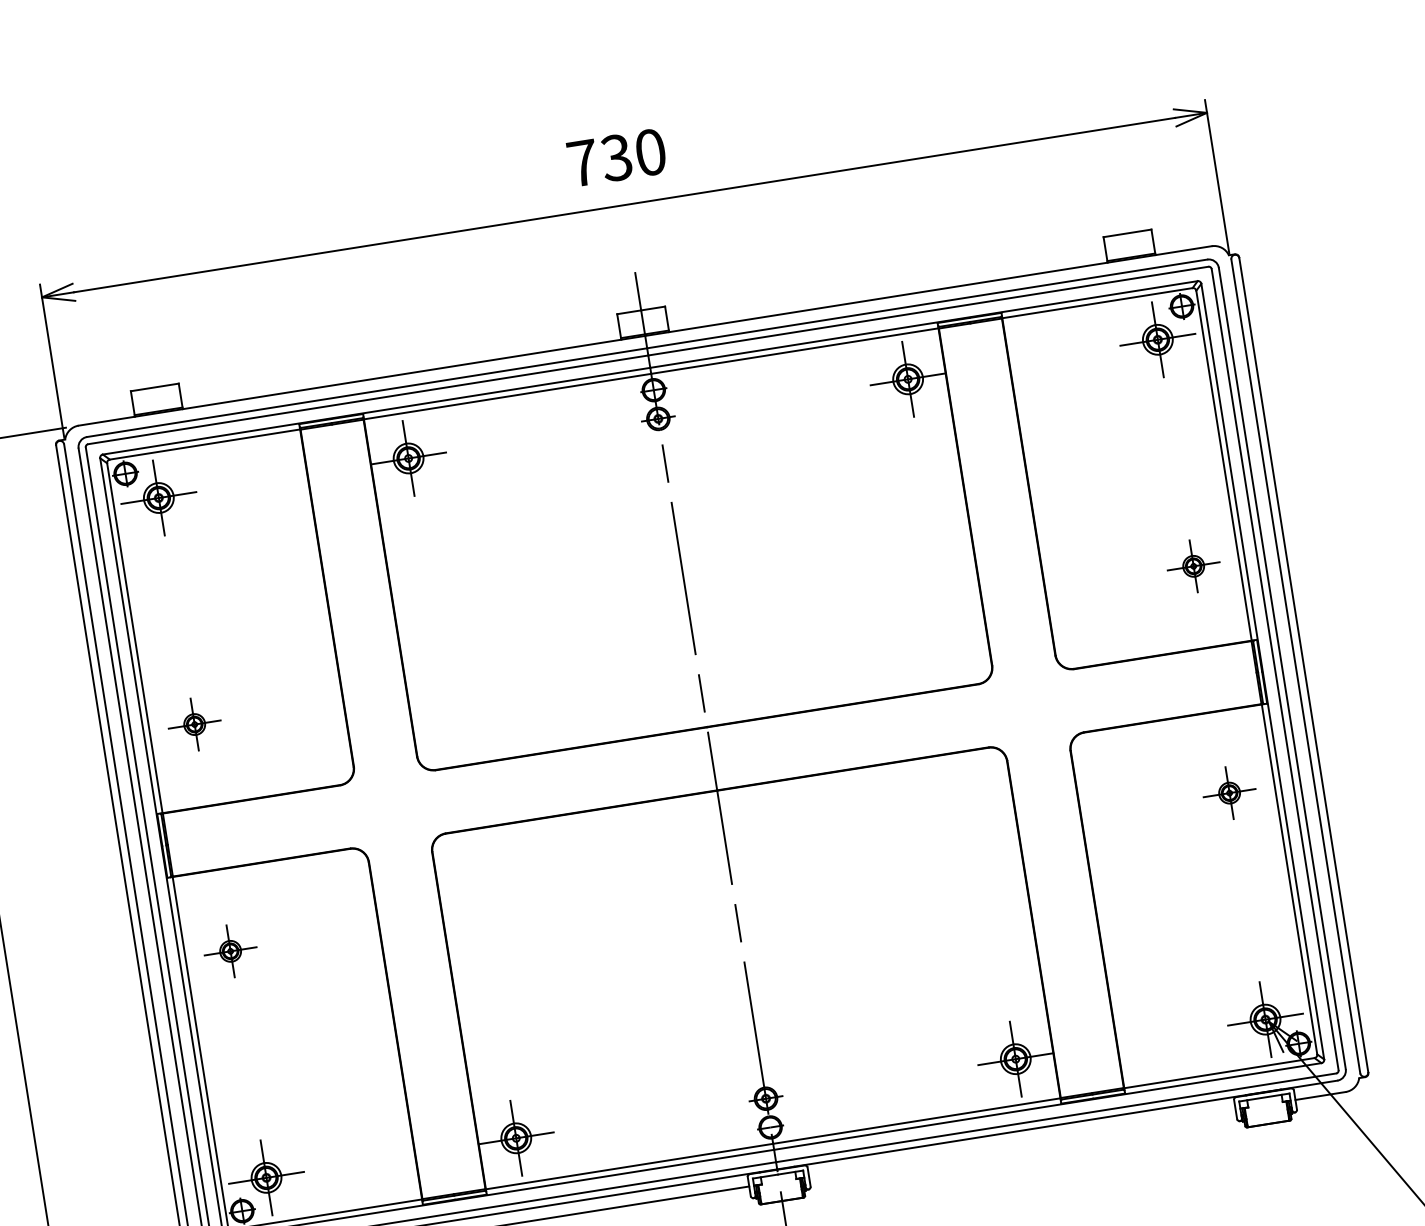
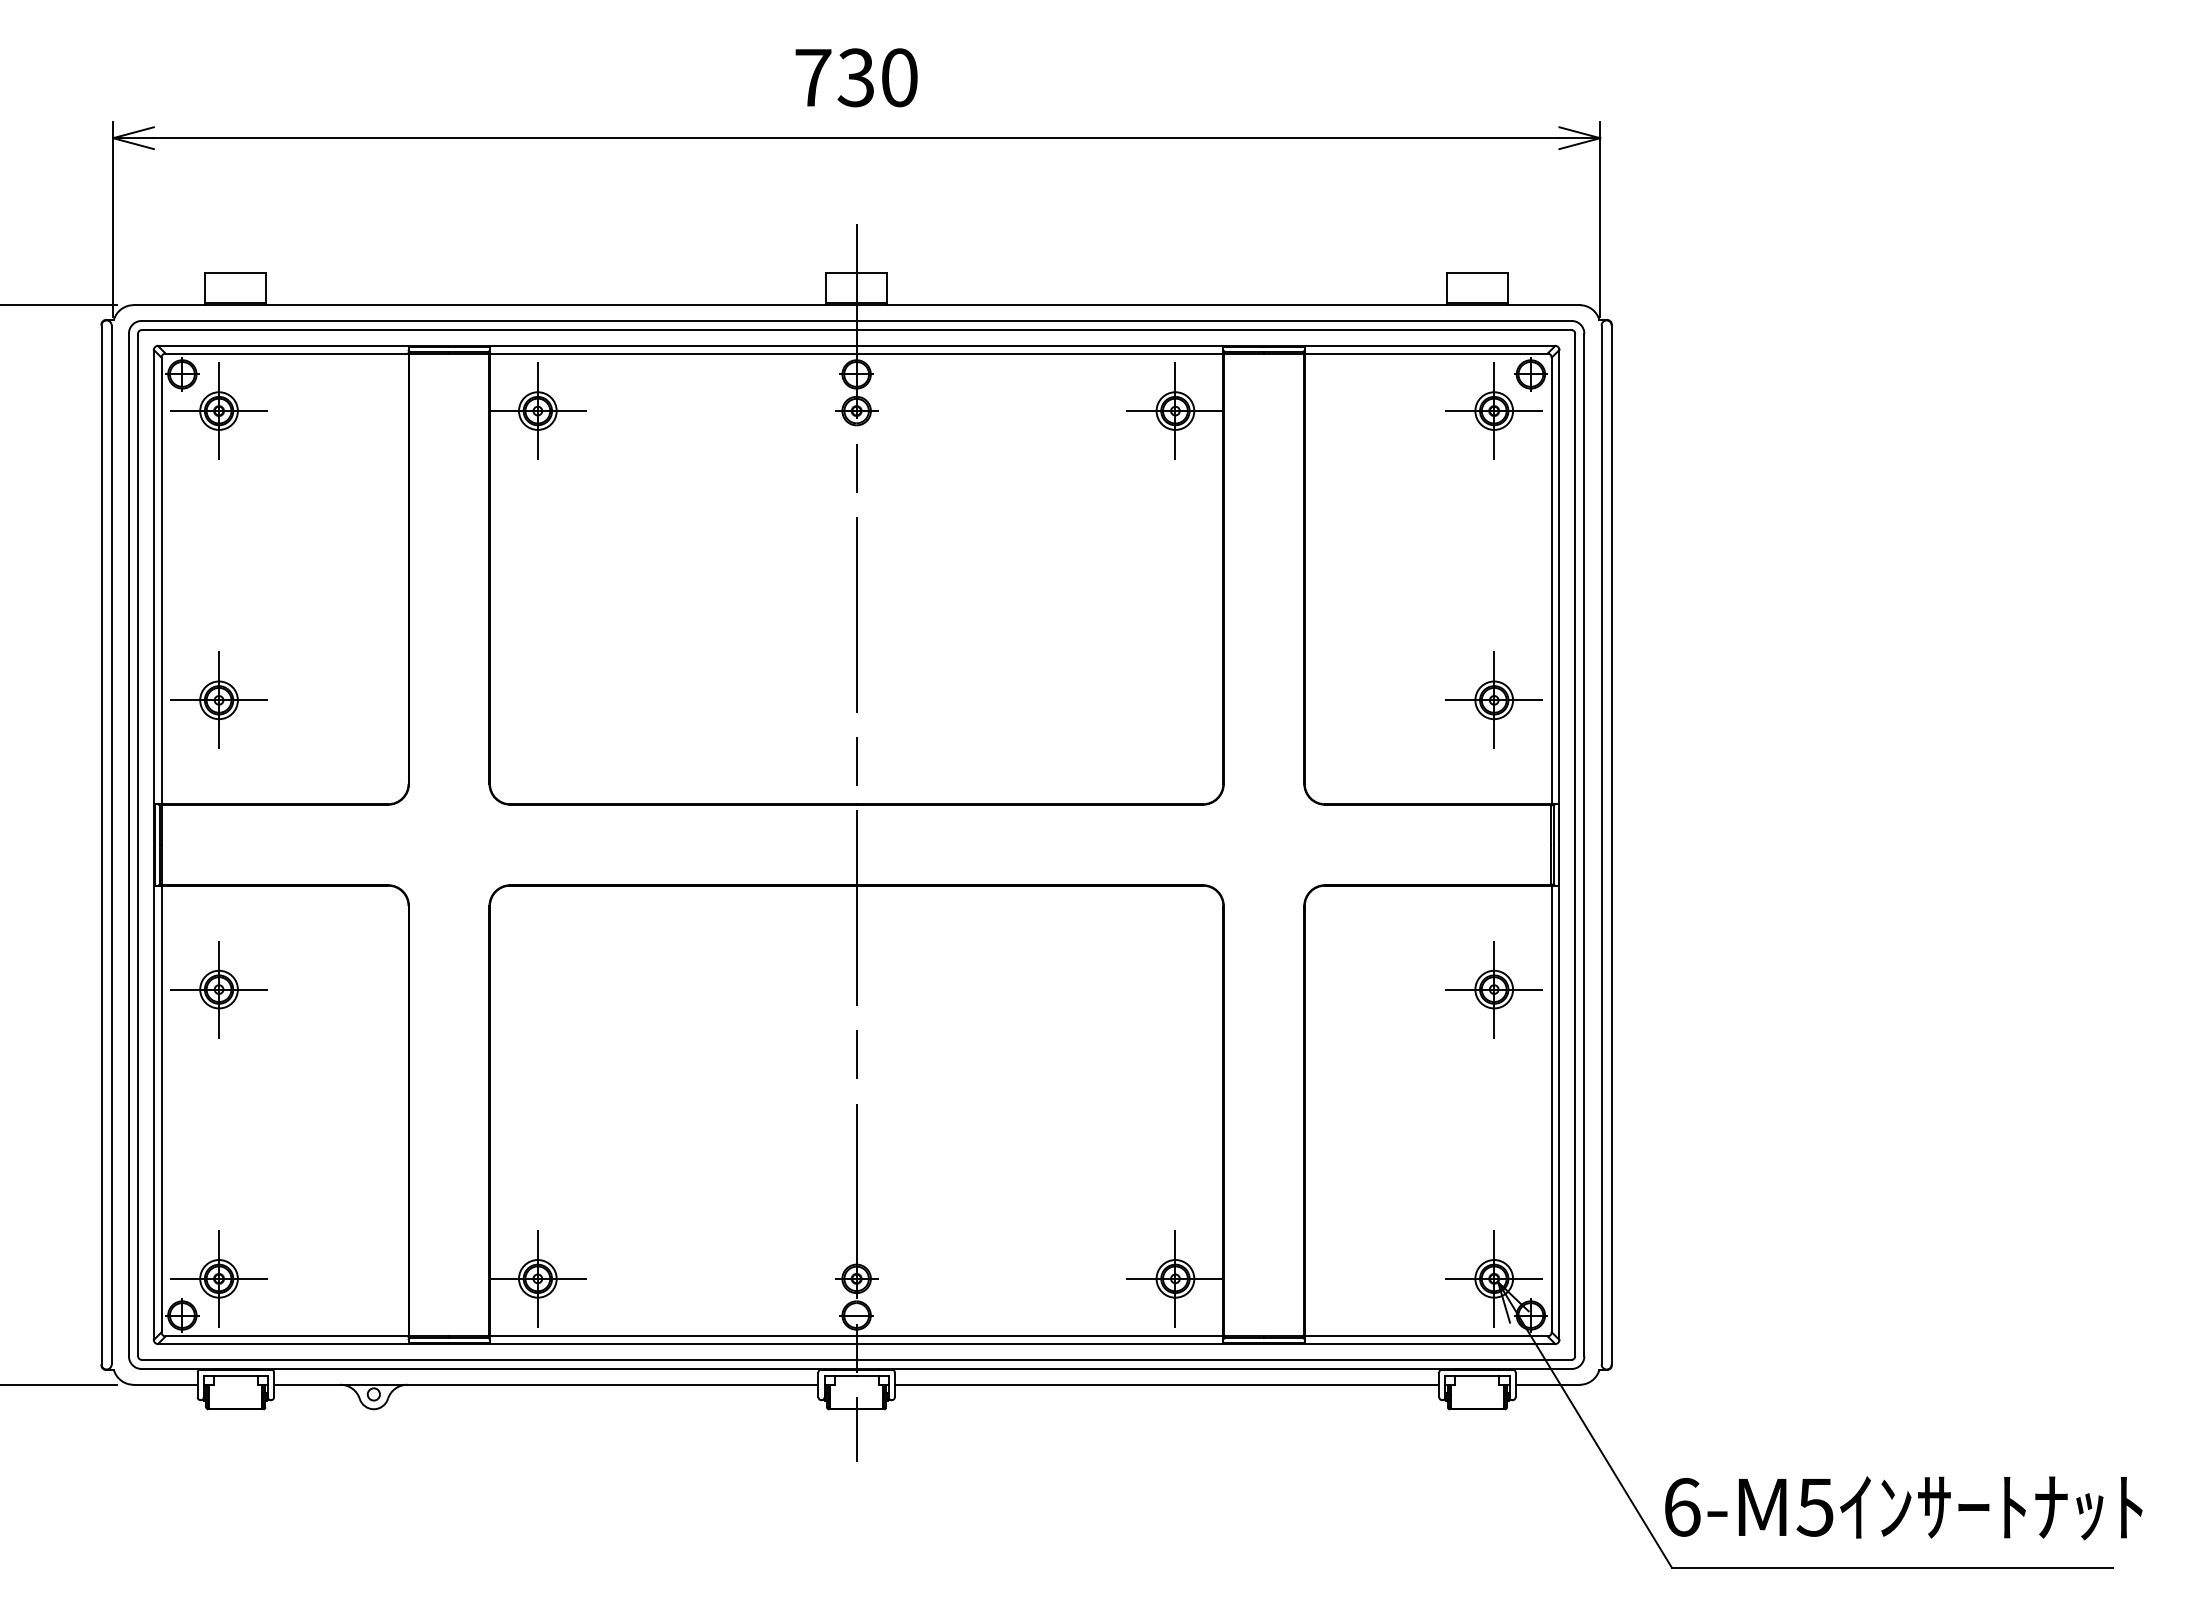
part: (1193, 565) -> (1493, 699), size x1.43
part: (194, 724) -> (218, 699), size x1.43
part: (1229, 793) -> (1493, 989), size x1.43
part: (230, 951) -> (218, 989), size x1.43
line: (1021, 1143) -> (1166, 1384), added

